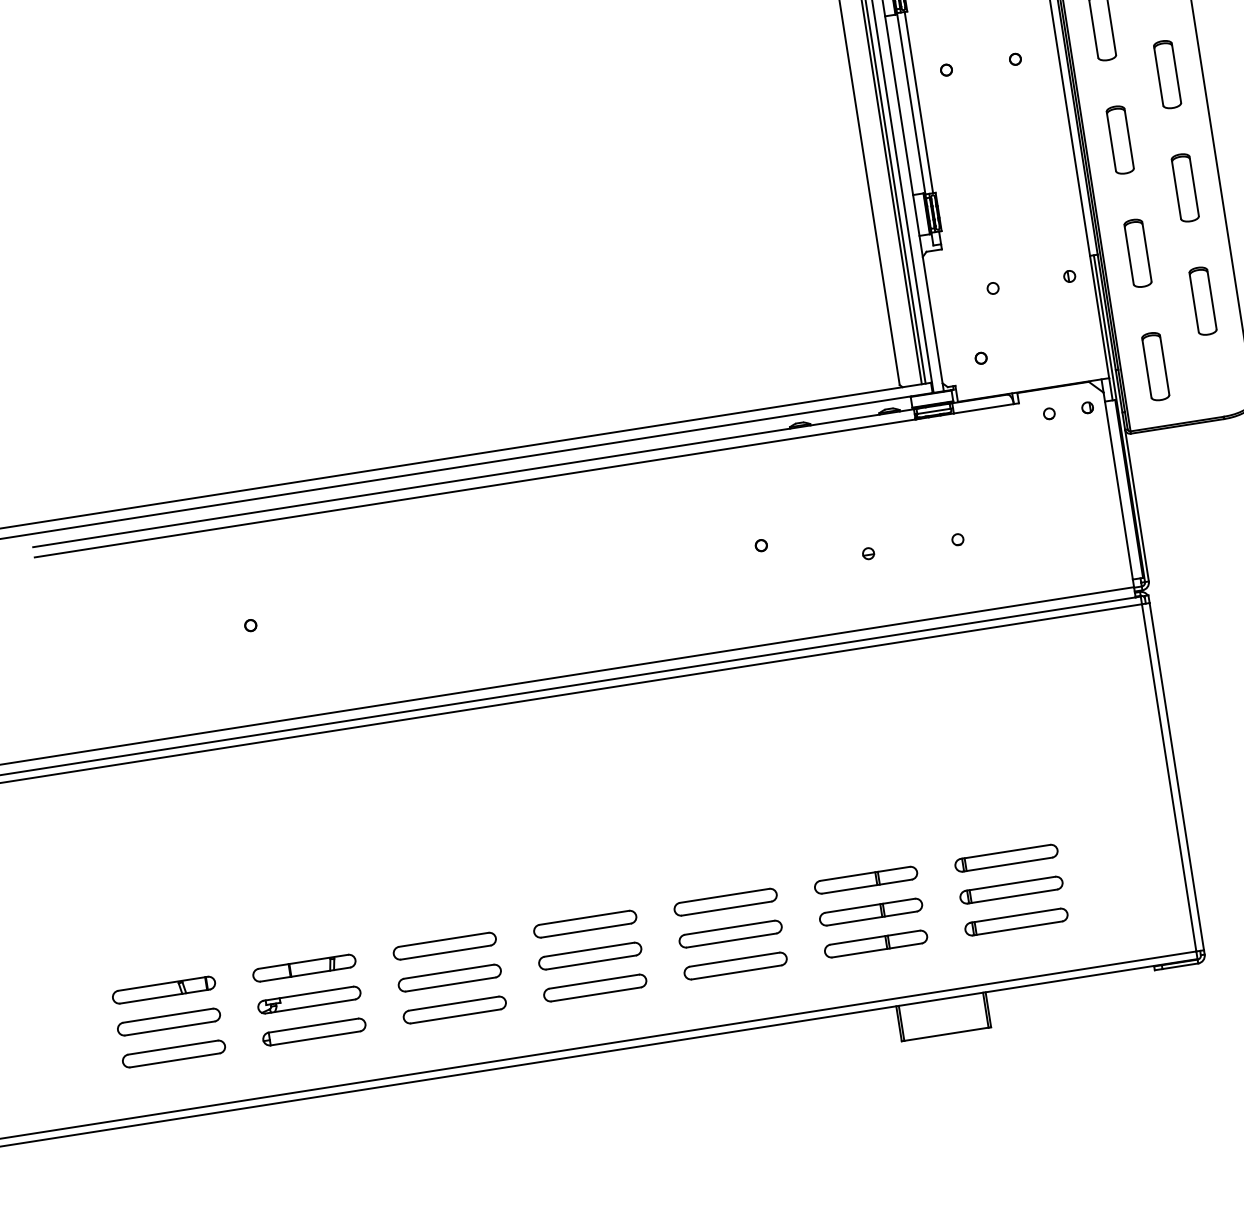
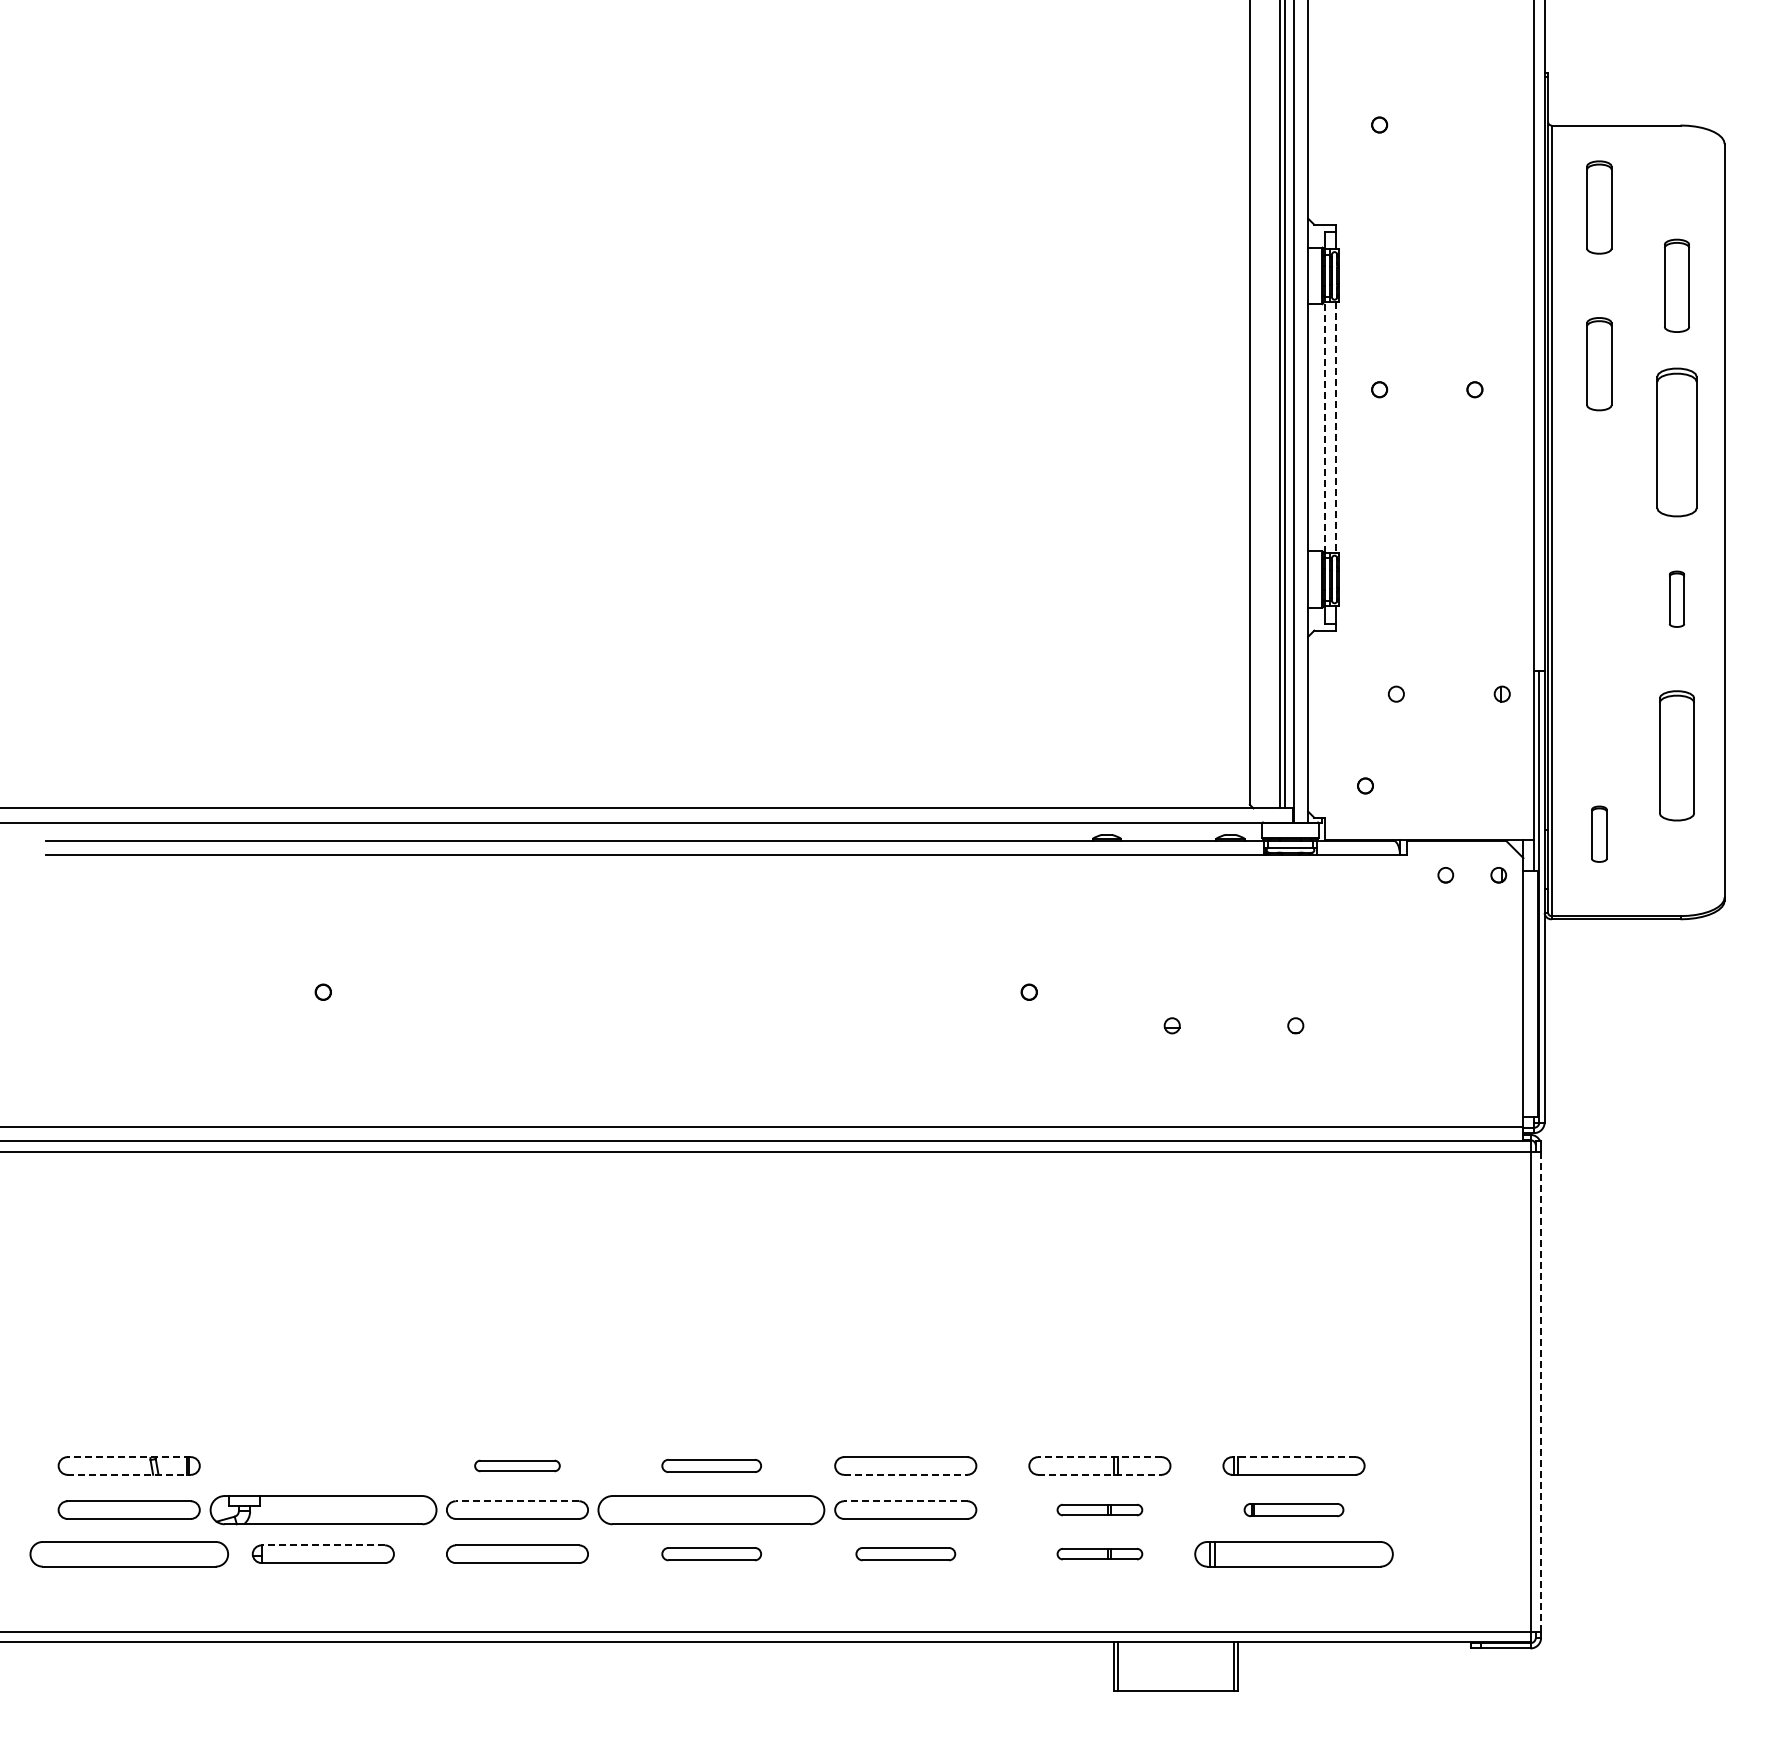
part: (1167, 74) -> (1676, 442), size x1.6
line: (910, 103) -> (1324, 427), solid -> dashed
line: (918, 103) -> (1335, 428), solid -> dashed
part: (1120, 139) -> (1599, 520), removed
part: (1185, 188) -> (1676, 599), size x0.6
part: (1138, 253) -> (1599, 677), removed
part: (1202, 301) -> (1676, 755), size x1.4
part: (1155, 366) -> (1599, 834), size x0.6
line: (1177, 777) -> (1541, 1392), solid -> dashed
line: (1005, 852) -> (1294, 1457), solid -> dashed
line: (864, 874) -> (1099, 1457), solid -> dashed
line: (866, 886) -> (1099, 1474), solid -> dashed
part: (1011, 889) -> (1293, 1509), size x0.7
line: (726, 908) -> (905, 1474), solid -> dashed
part: (870, 911) -> (1099, 1509), size x0.6
part: (1016, 921) -> (1293, 1553), size x1.4
part: (585, 923) -> (711, 1465), size x0.7
line: (729, 927) -> (905, 1501), solid -> dashed
part: (875, 943) -> (1099, 1553), size x0.6
part: (444, 945) -> (517, 1465), size x0.6
part: (590, 955) -> (711, 1509), size x1.6
part: (735, 965) -> (905, 1553), size x0.7
part: (303, 967) -> (322, 1465), removed
line: (448, 971) -> (517, 1501), solid -> dashed
line: (163, 984) -> (129, 1457), solid -> dashed
part: (595, 987) -> (711, 1553), size x0.7
line: (165, 996) -> (129, 1474), solid -> dashed
part: (308, 999) -> (322, 1509), size x1.6
line: (313, 1025) -> (323, 1545), solid -> dashed
part: (173, 1053) -> (128, 1553), size x1.4

